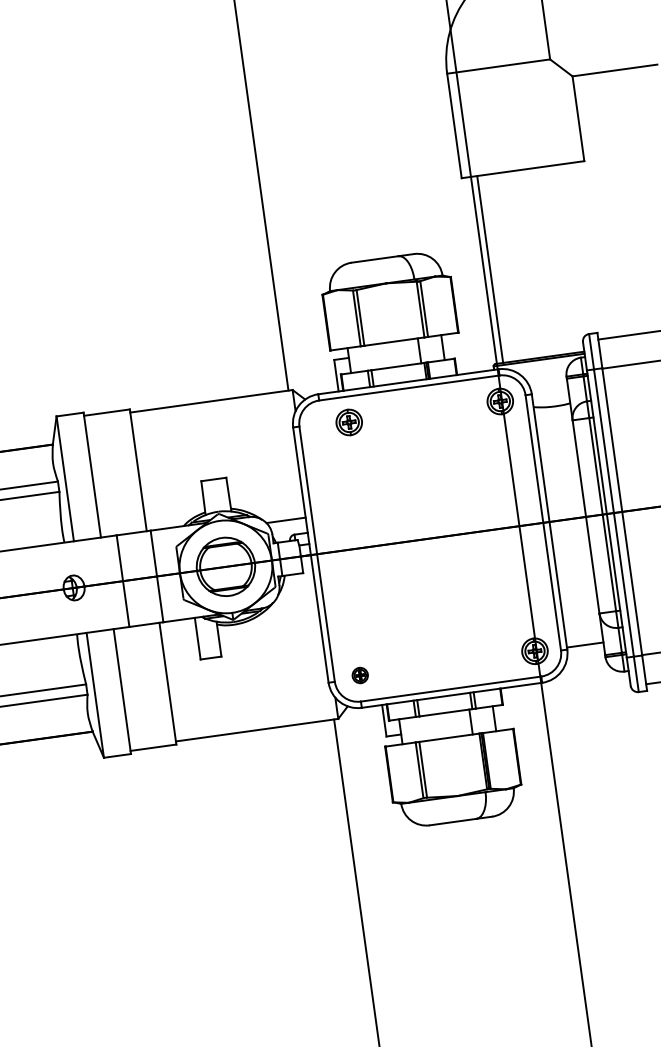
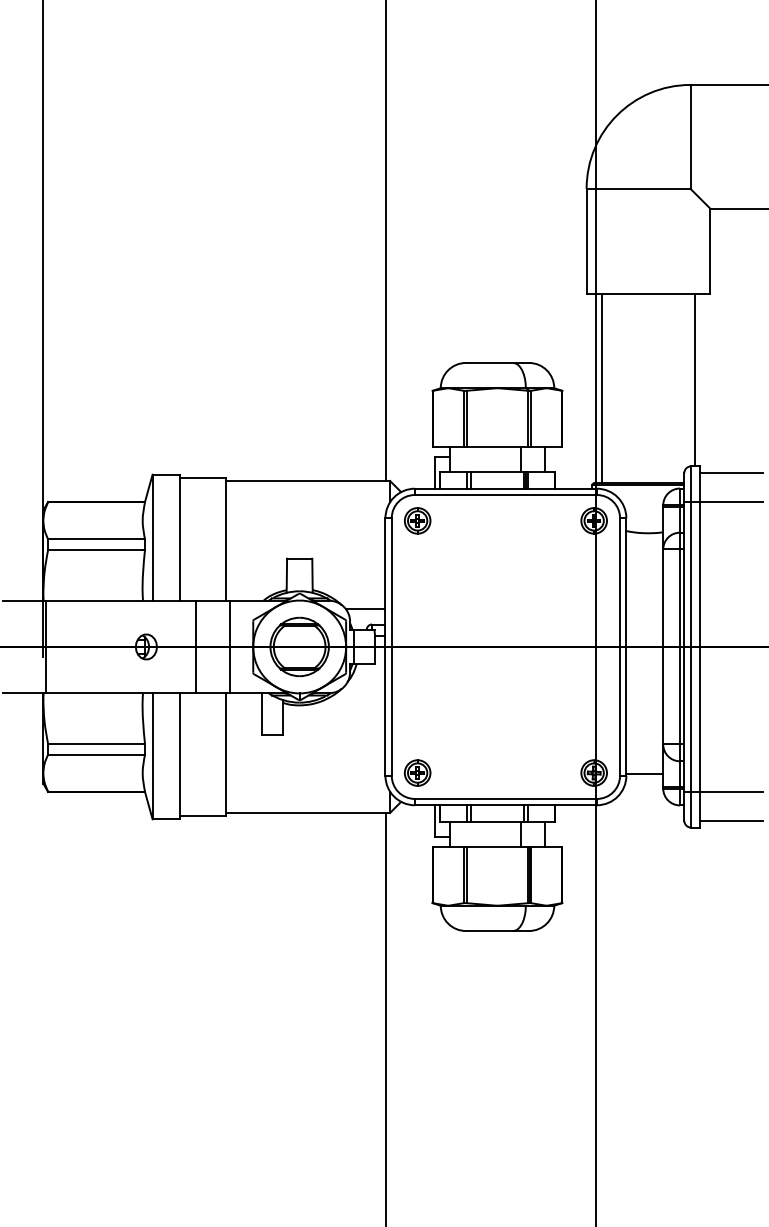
line: (580, 248) -> (694, 380), added
part: (349, 422) -> (417, 520), moved
part: (359, 675) -> (417, 772), size x1.67

